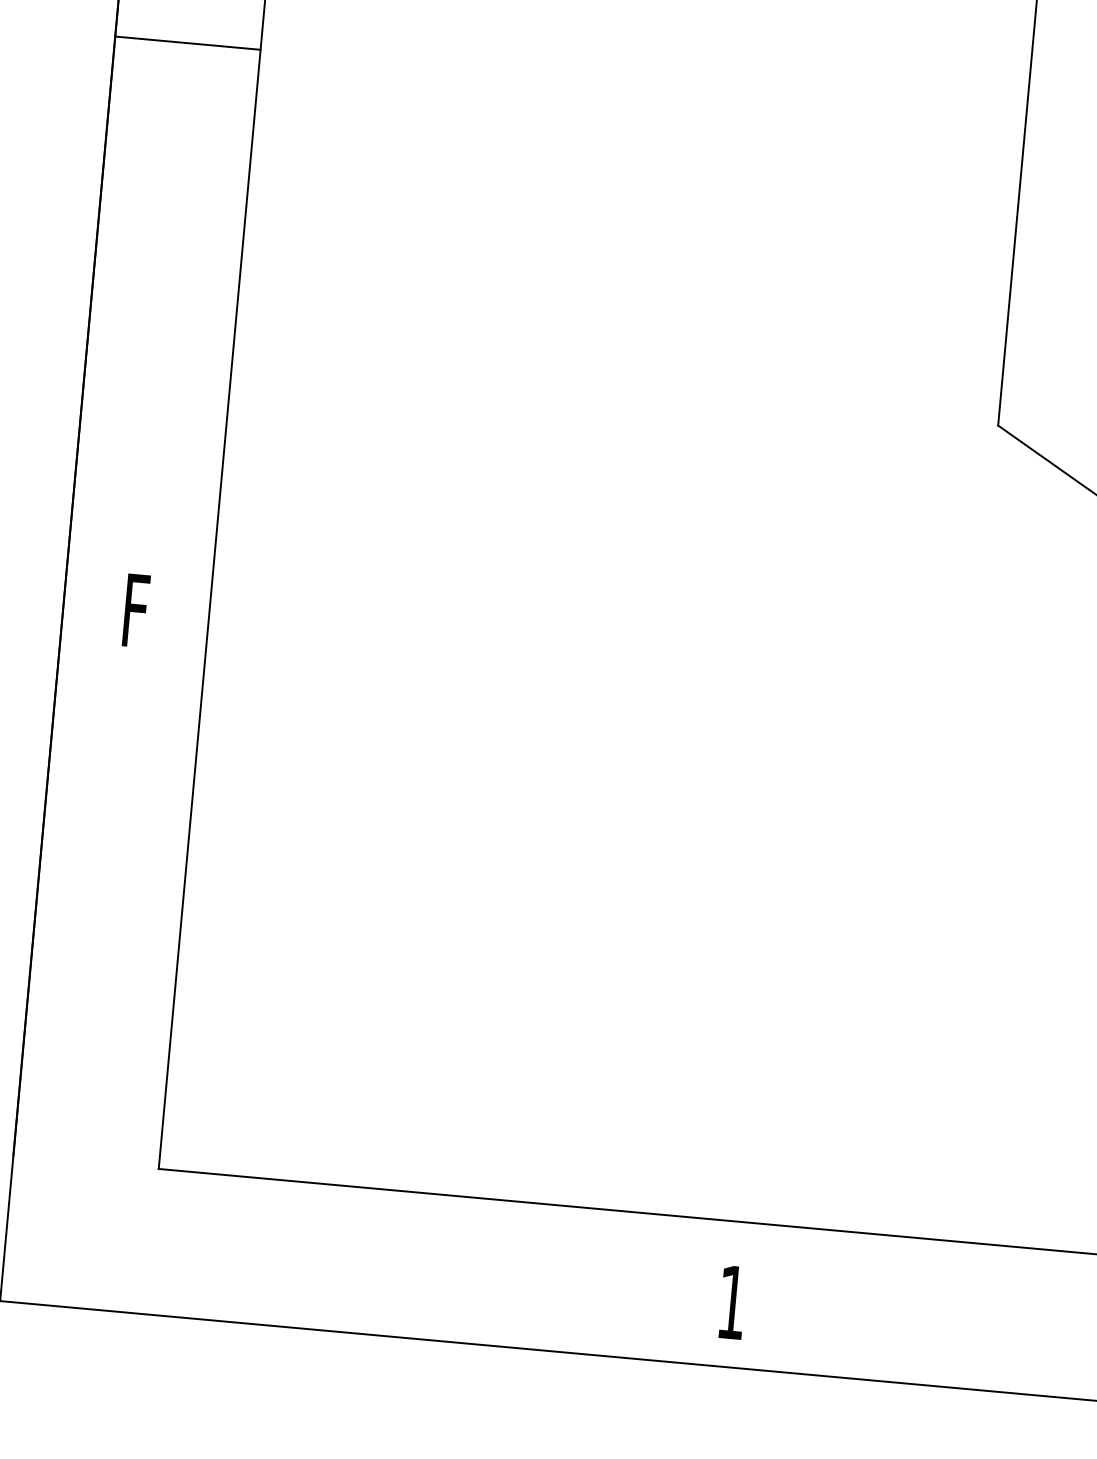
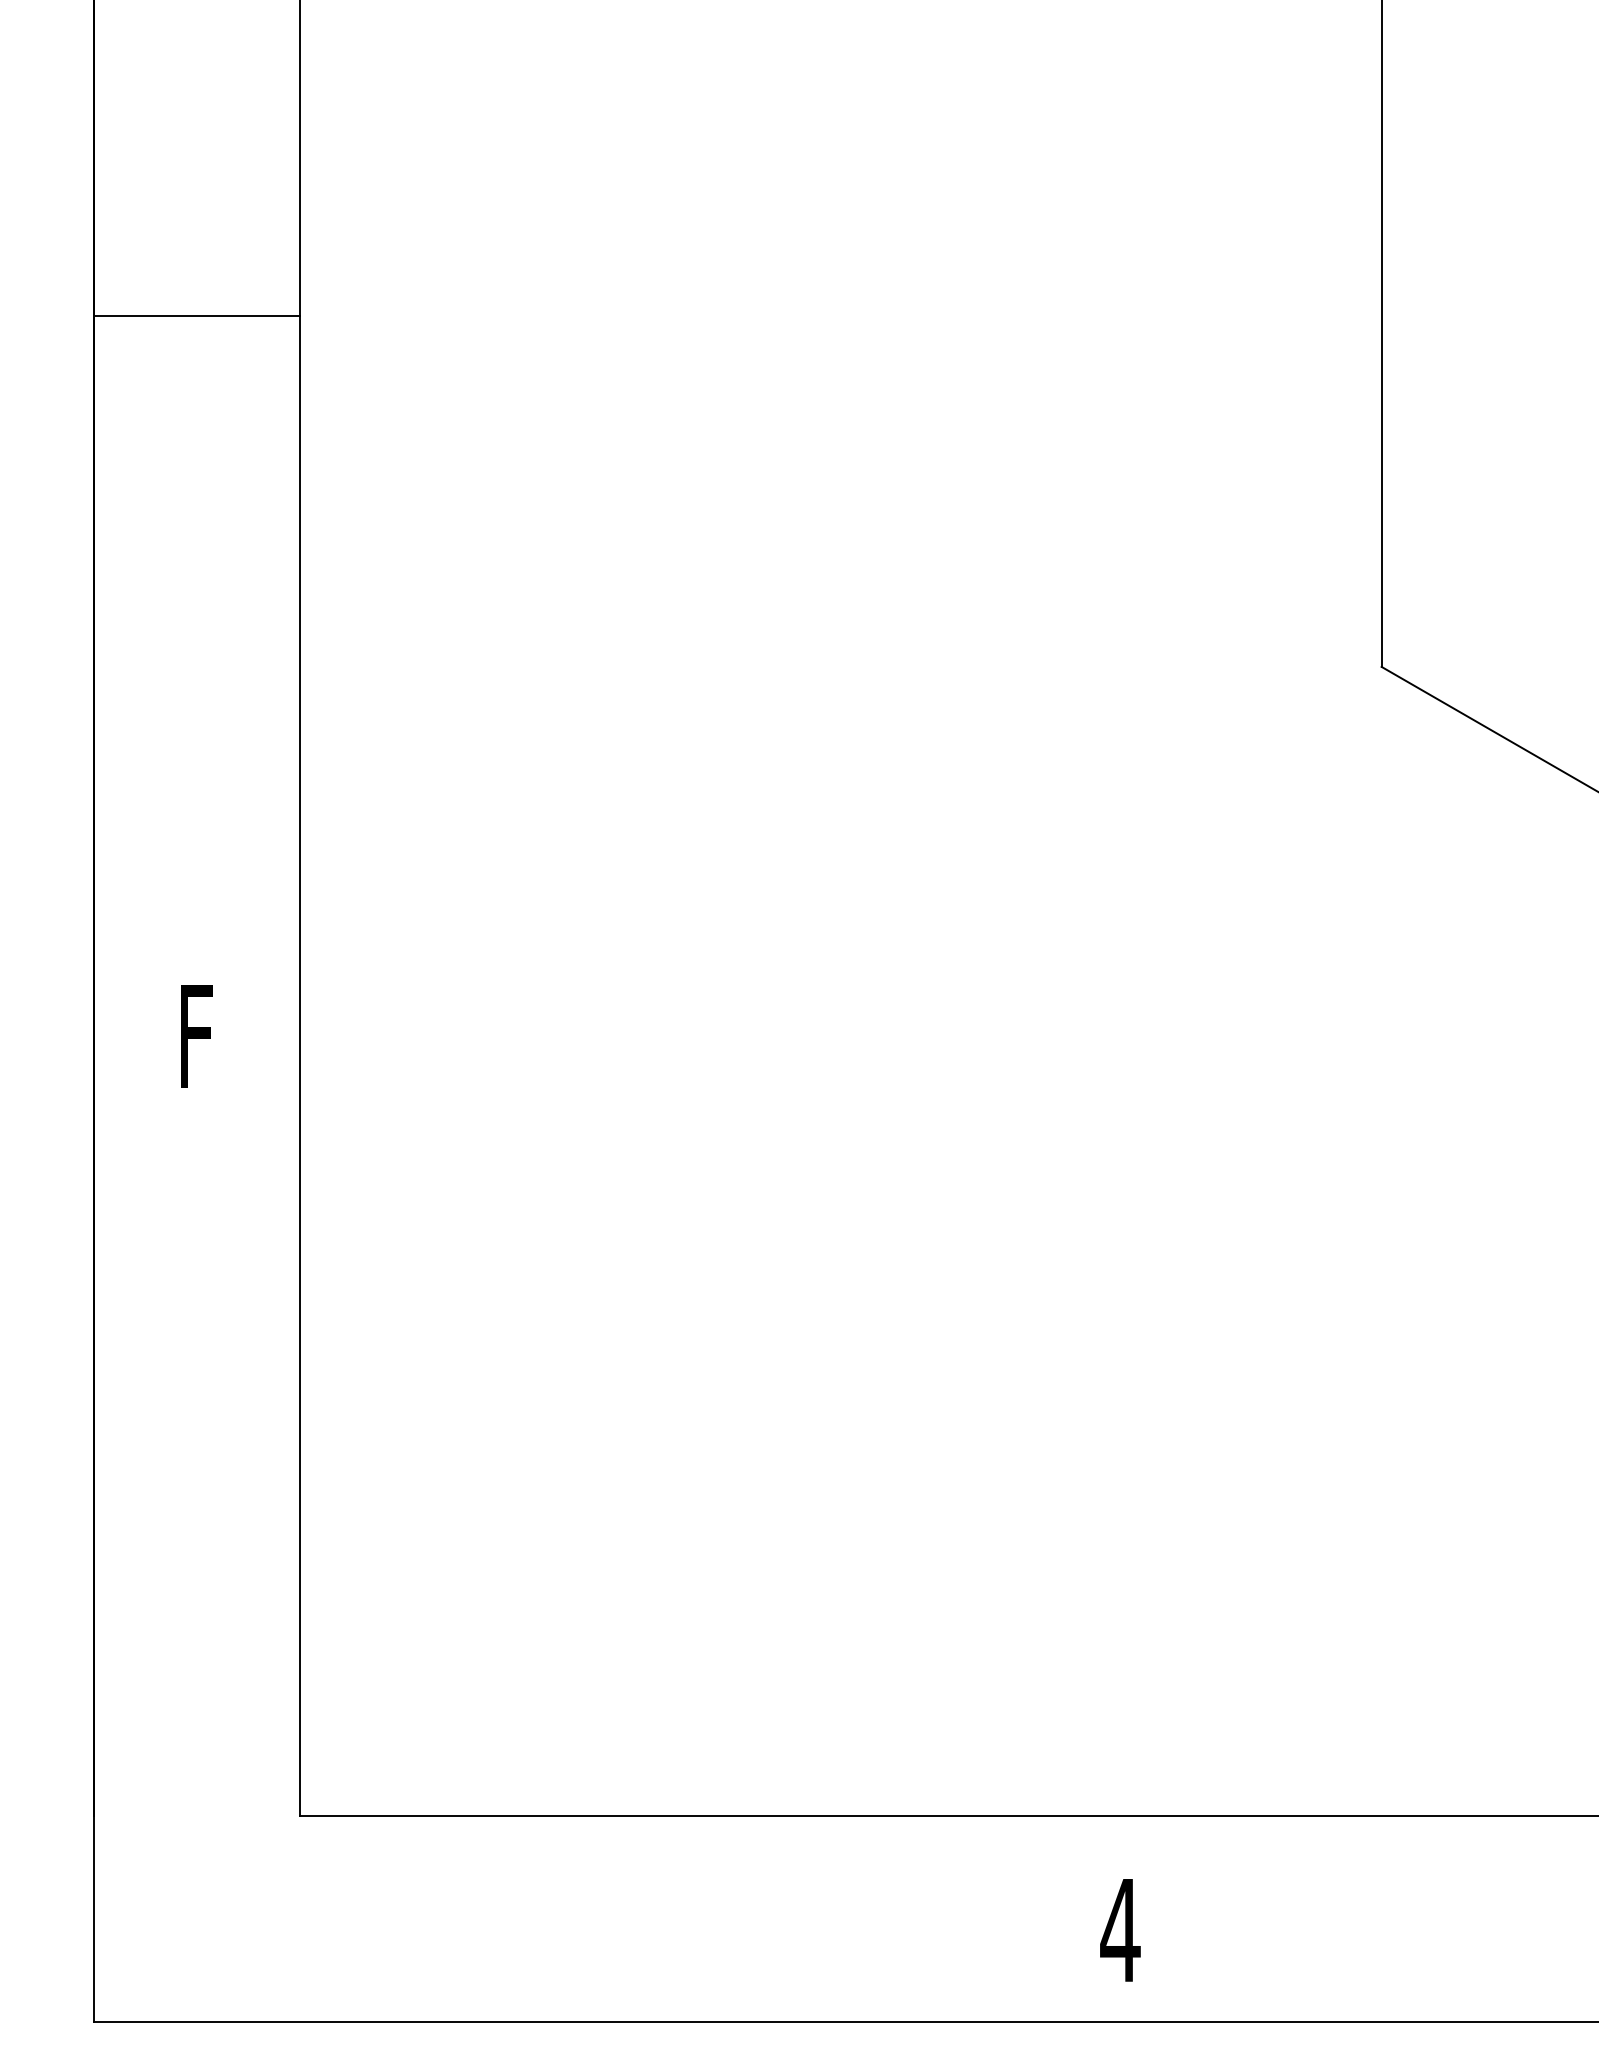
line: (187, 43) -> (196, 316), moved
text: (732, 1302) -> (1120, 1930), 1 -> 4

